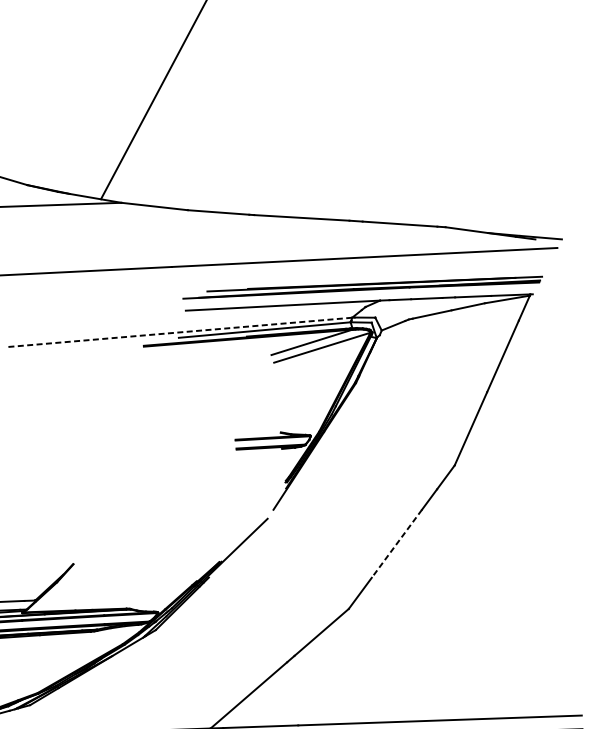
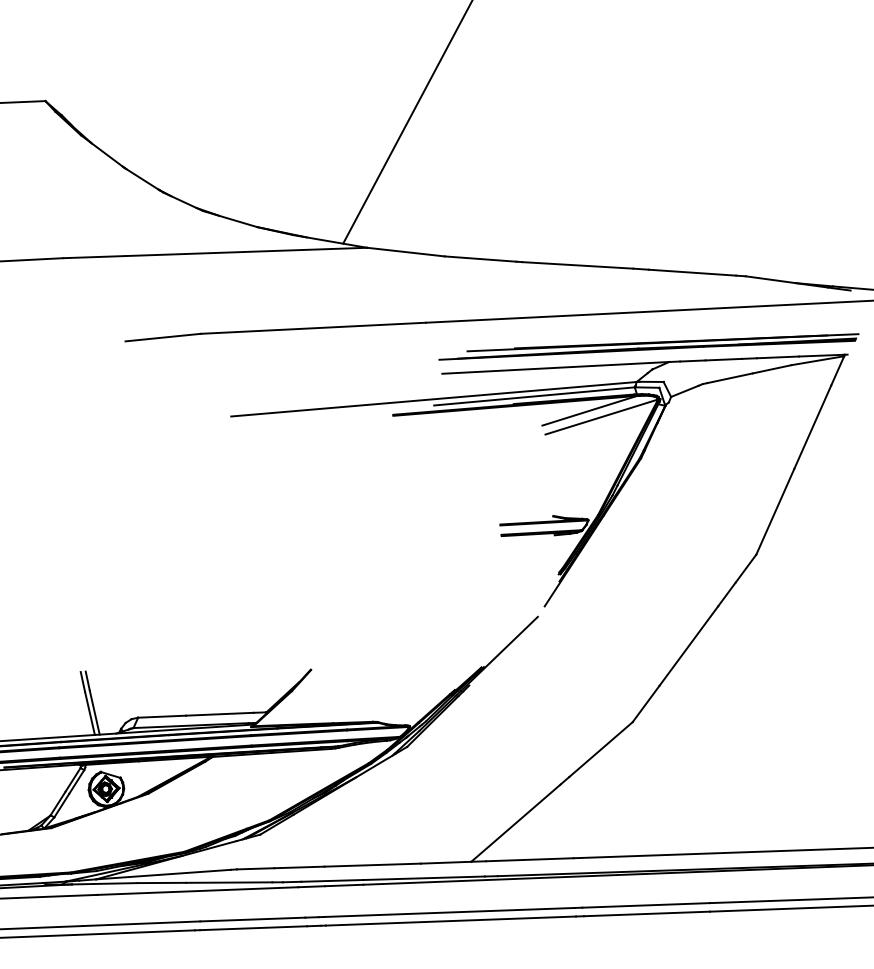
line: (178, 332) -> (433, 399), dashed -> solid
line: (396, 544) -> (688, 646), dashed -> solid

